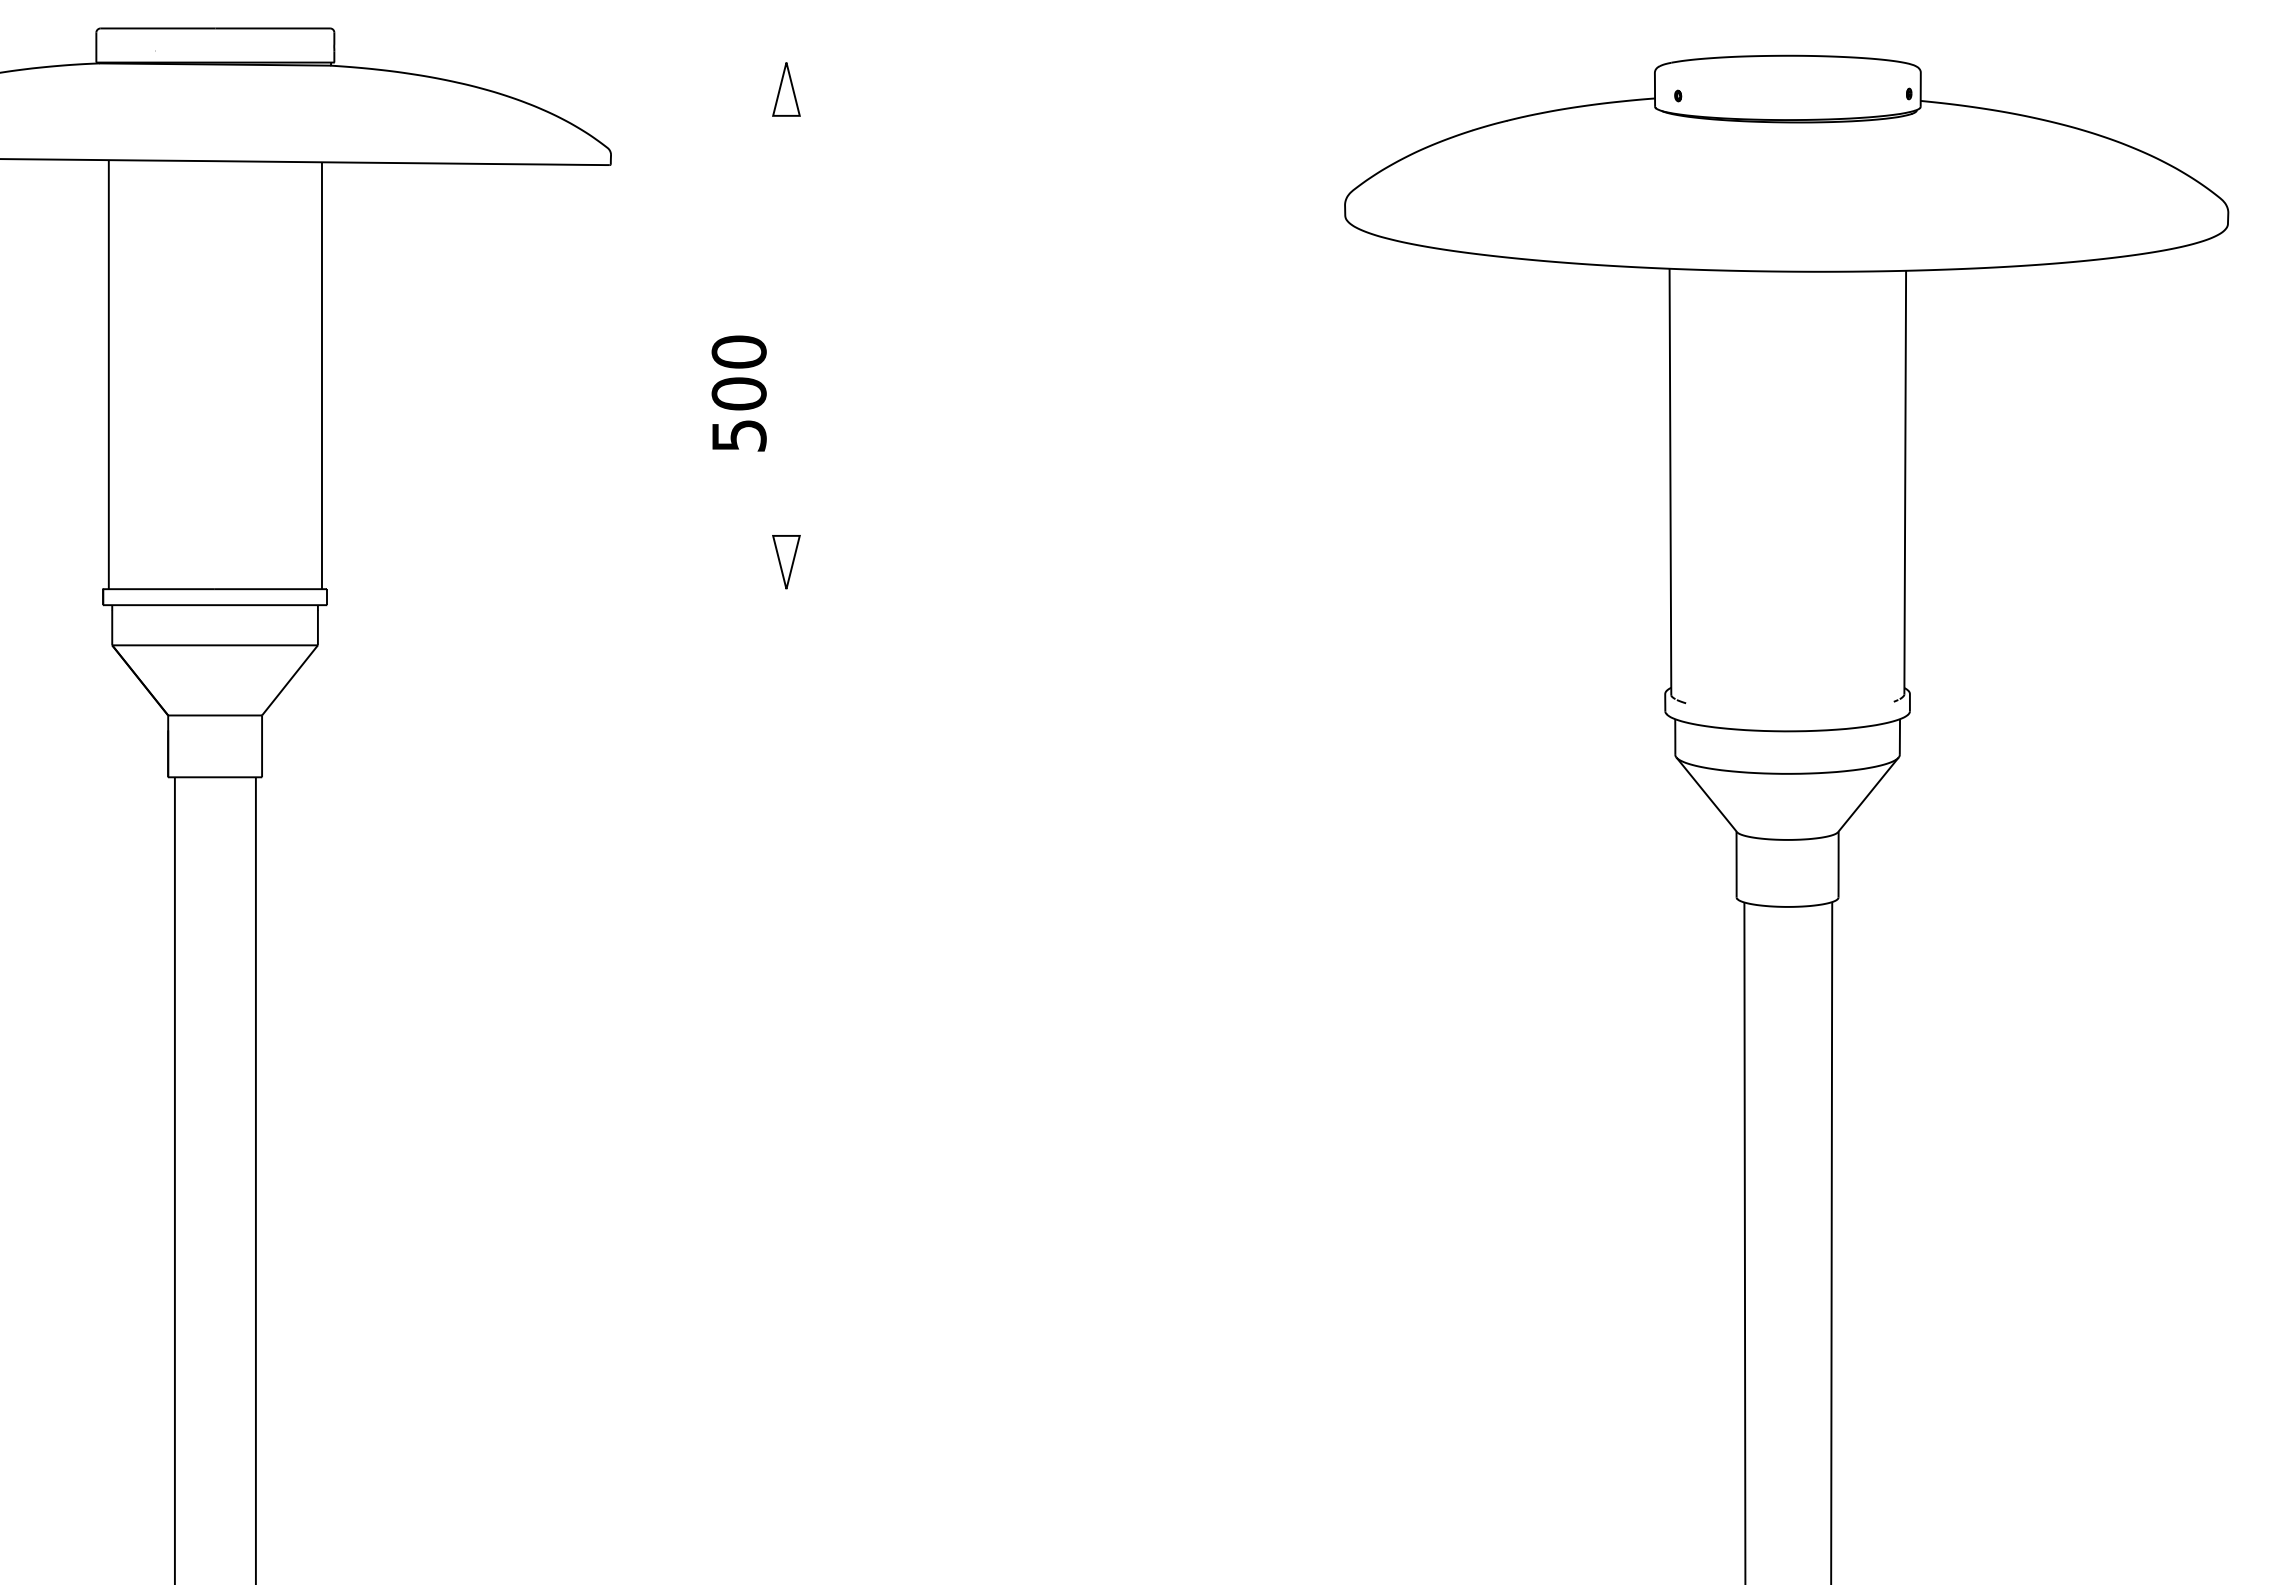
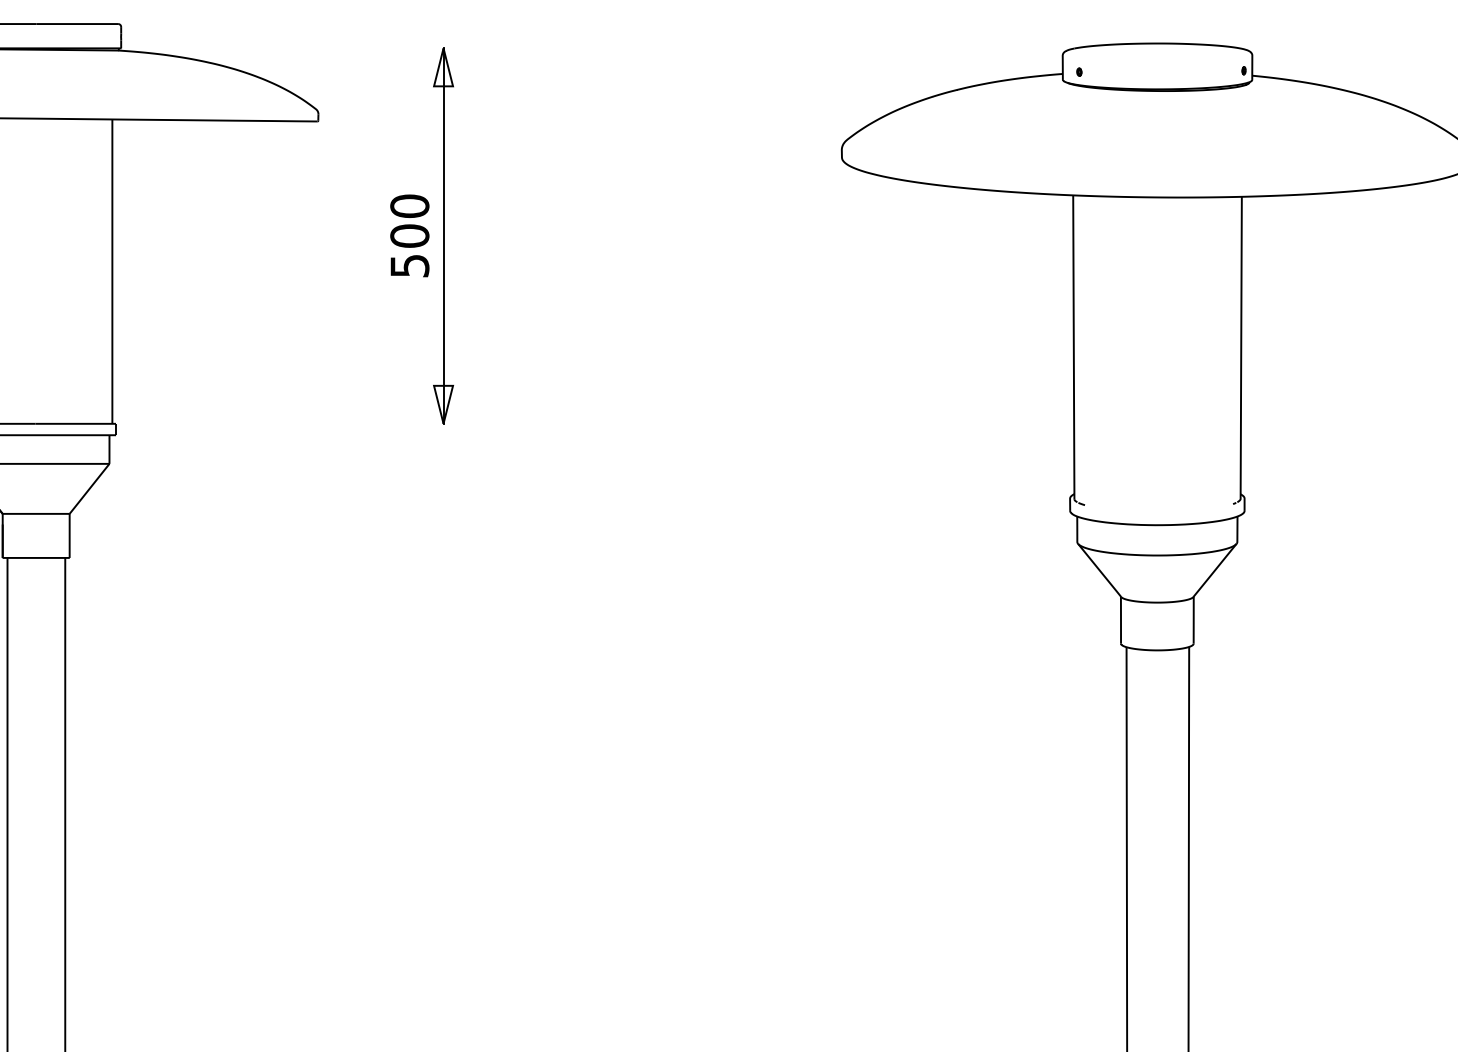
line: (786, 325) -> (443, 235), added
text: (738, 393) -> (409, 235), moved

